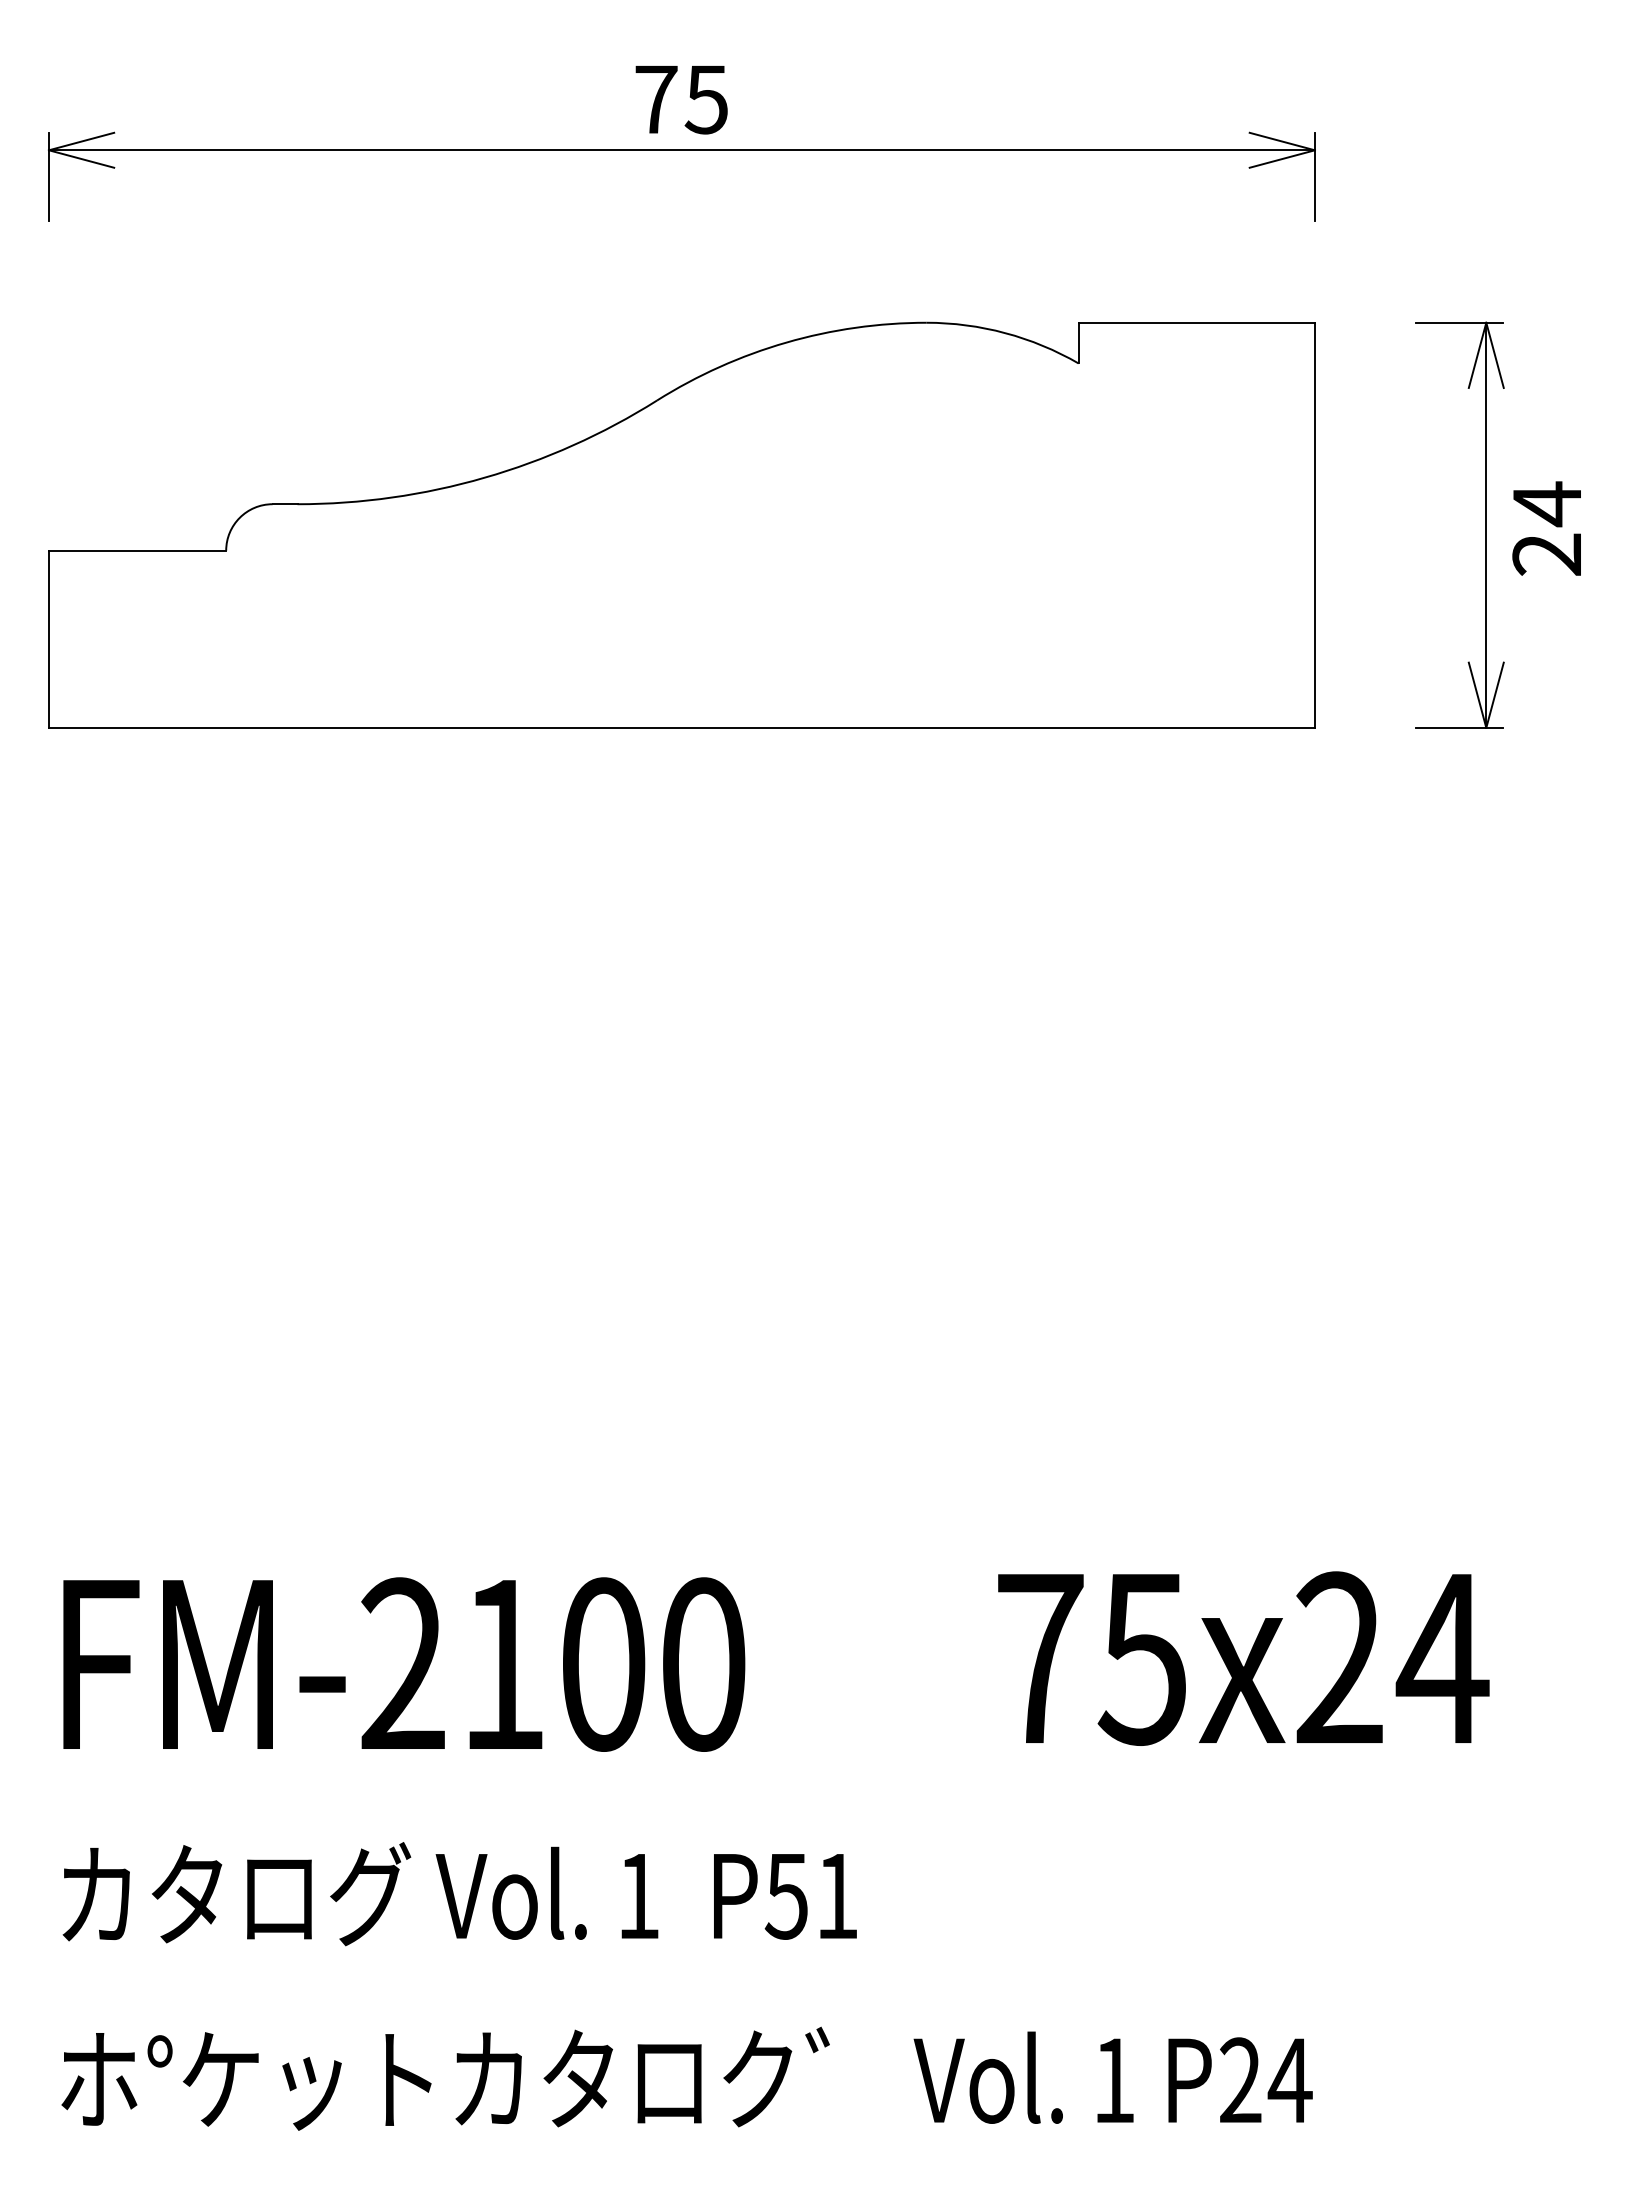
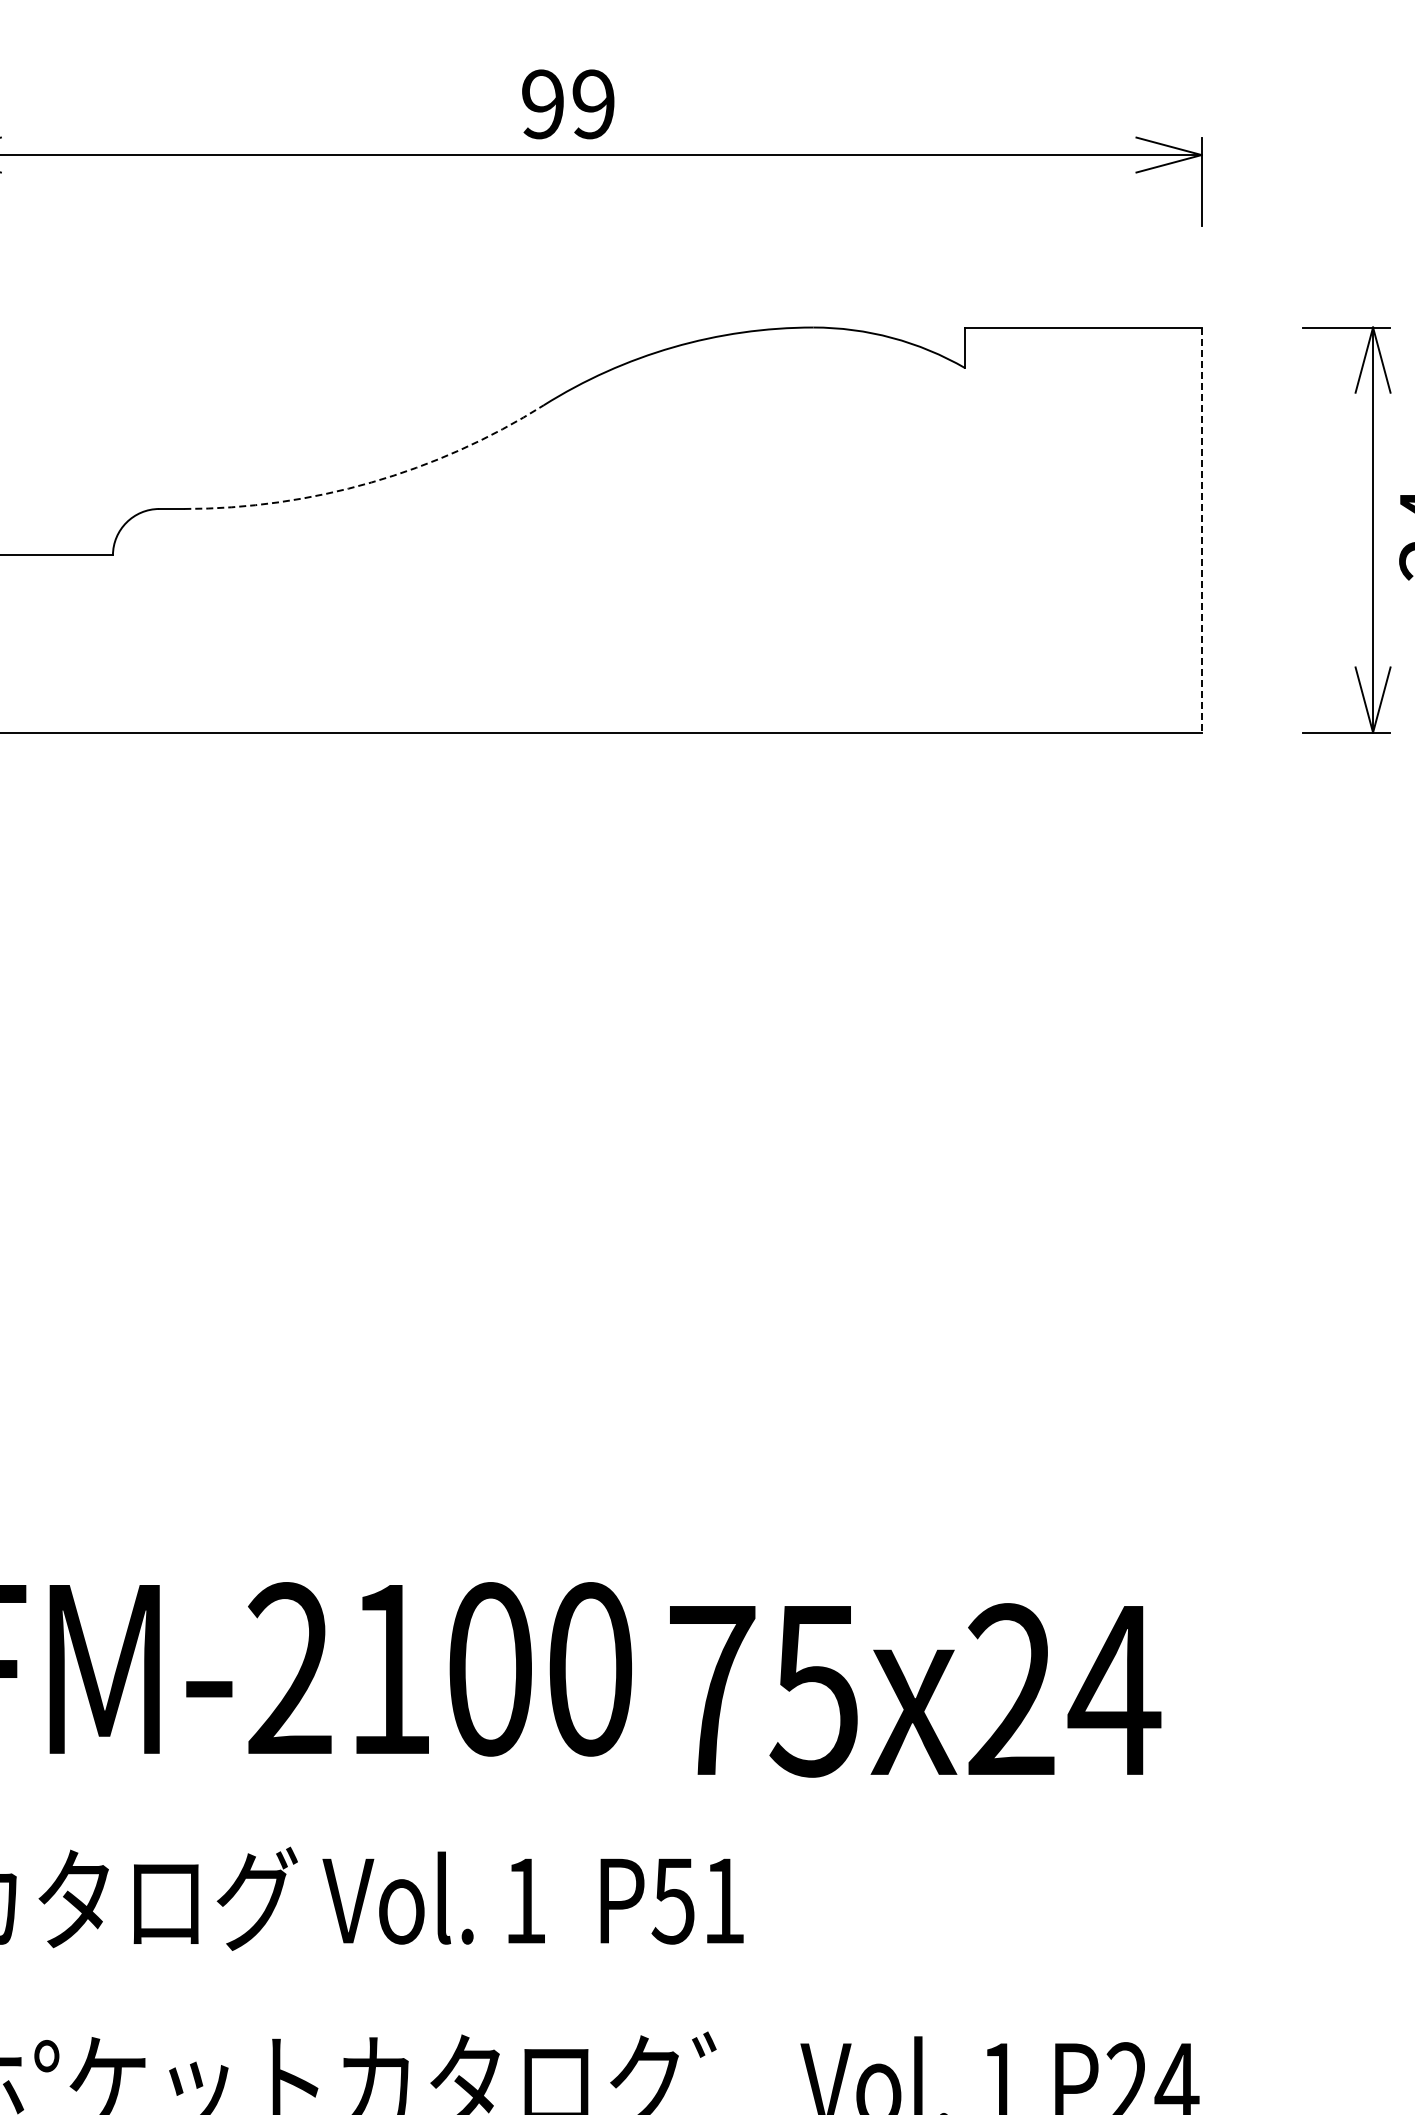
text: (681, 99) -> (568, 104), 75 -> 99
arc: (484, 477) -> (371, 482), solid -> dashed
line: (1314, 525) -> (1201, 530), solid -> dashed
text: (1243, 1658) -> (915, 1690), moved

